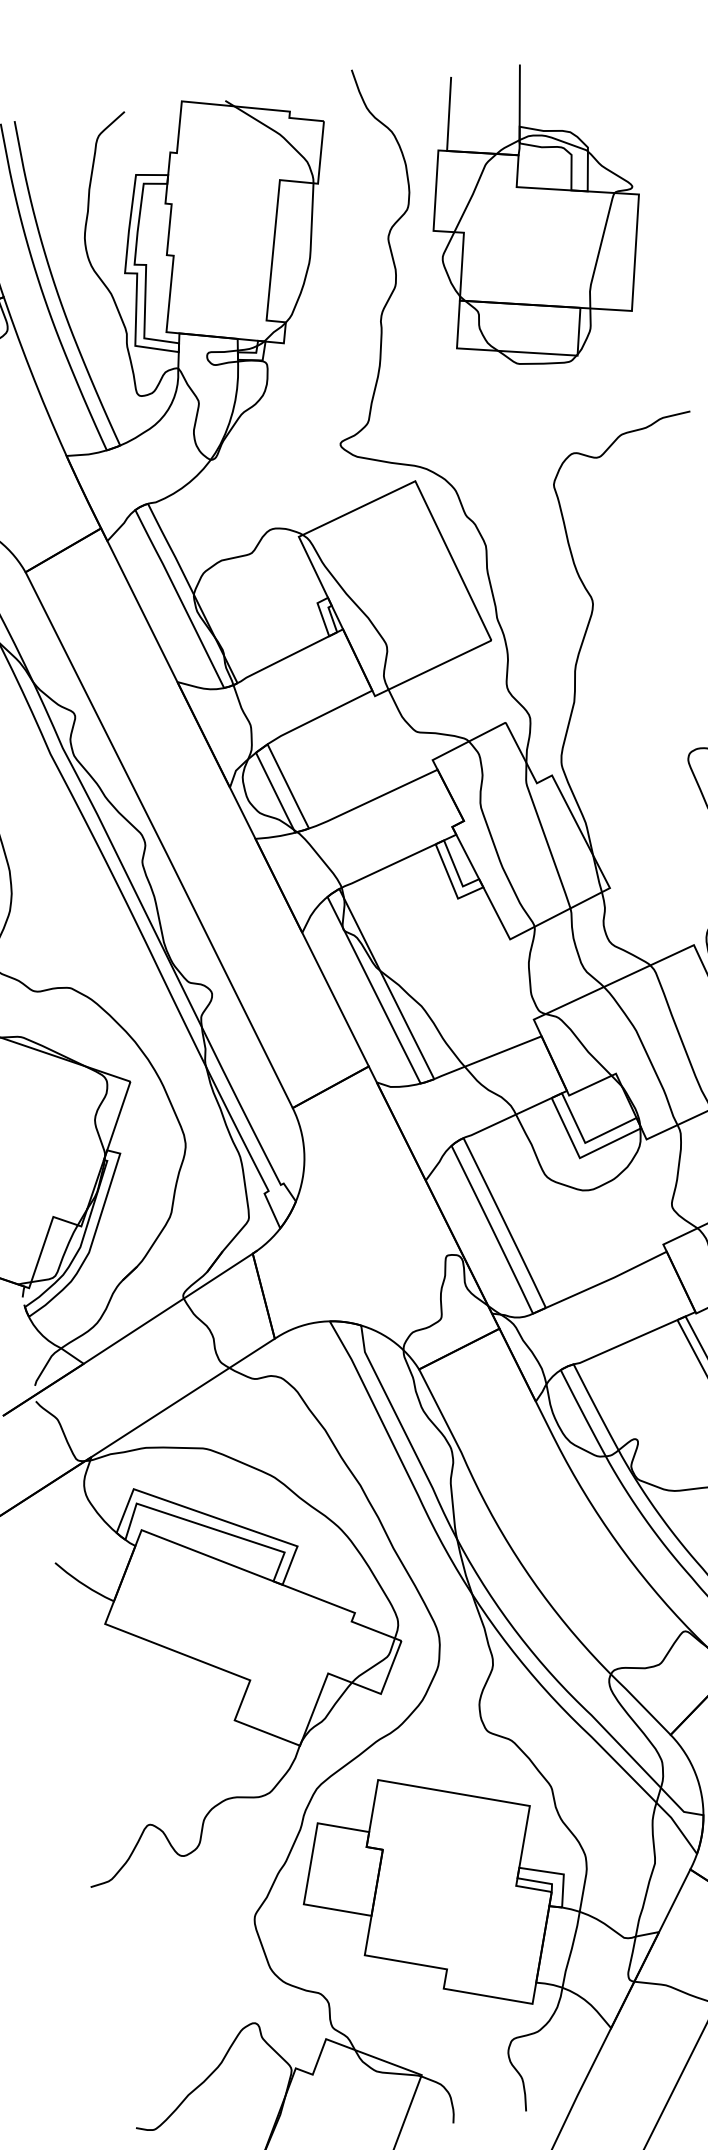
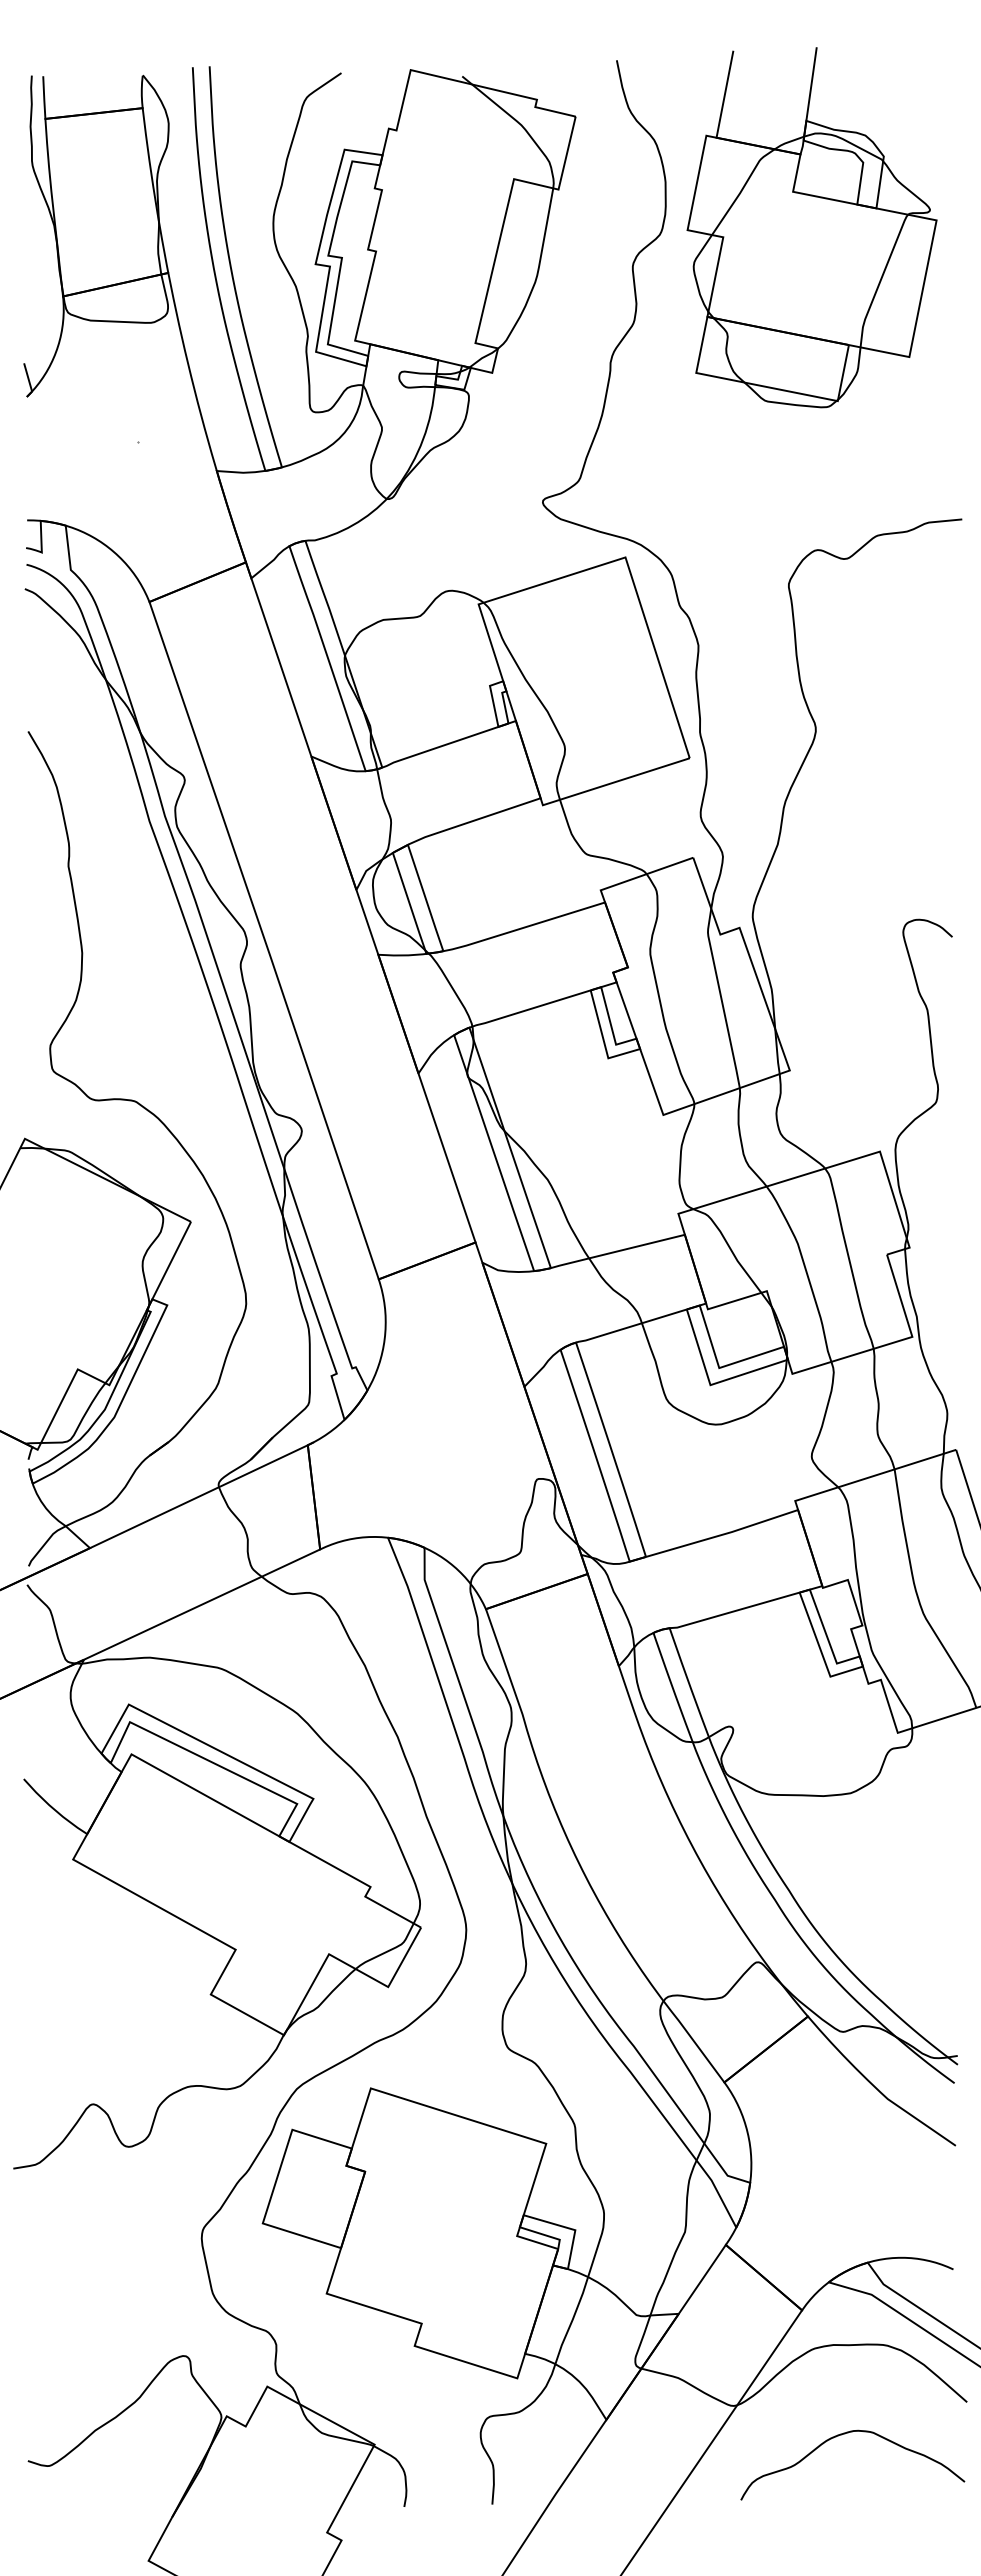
part: (536, 214) -> (811, 227), moved

